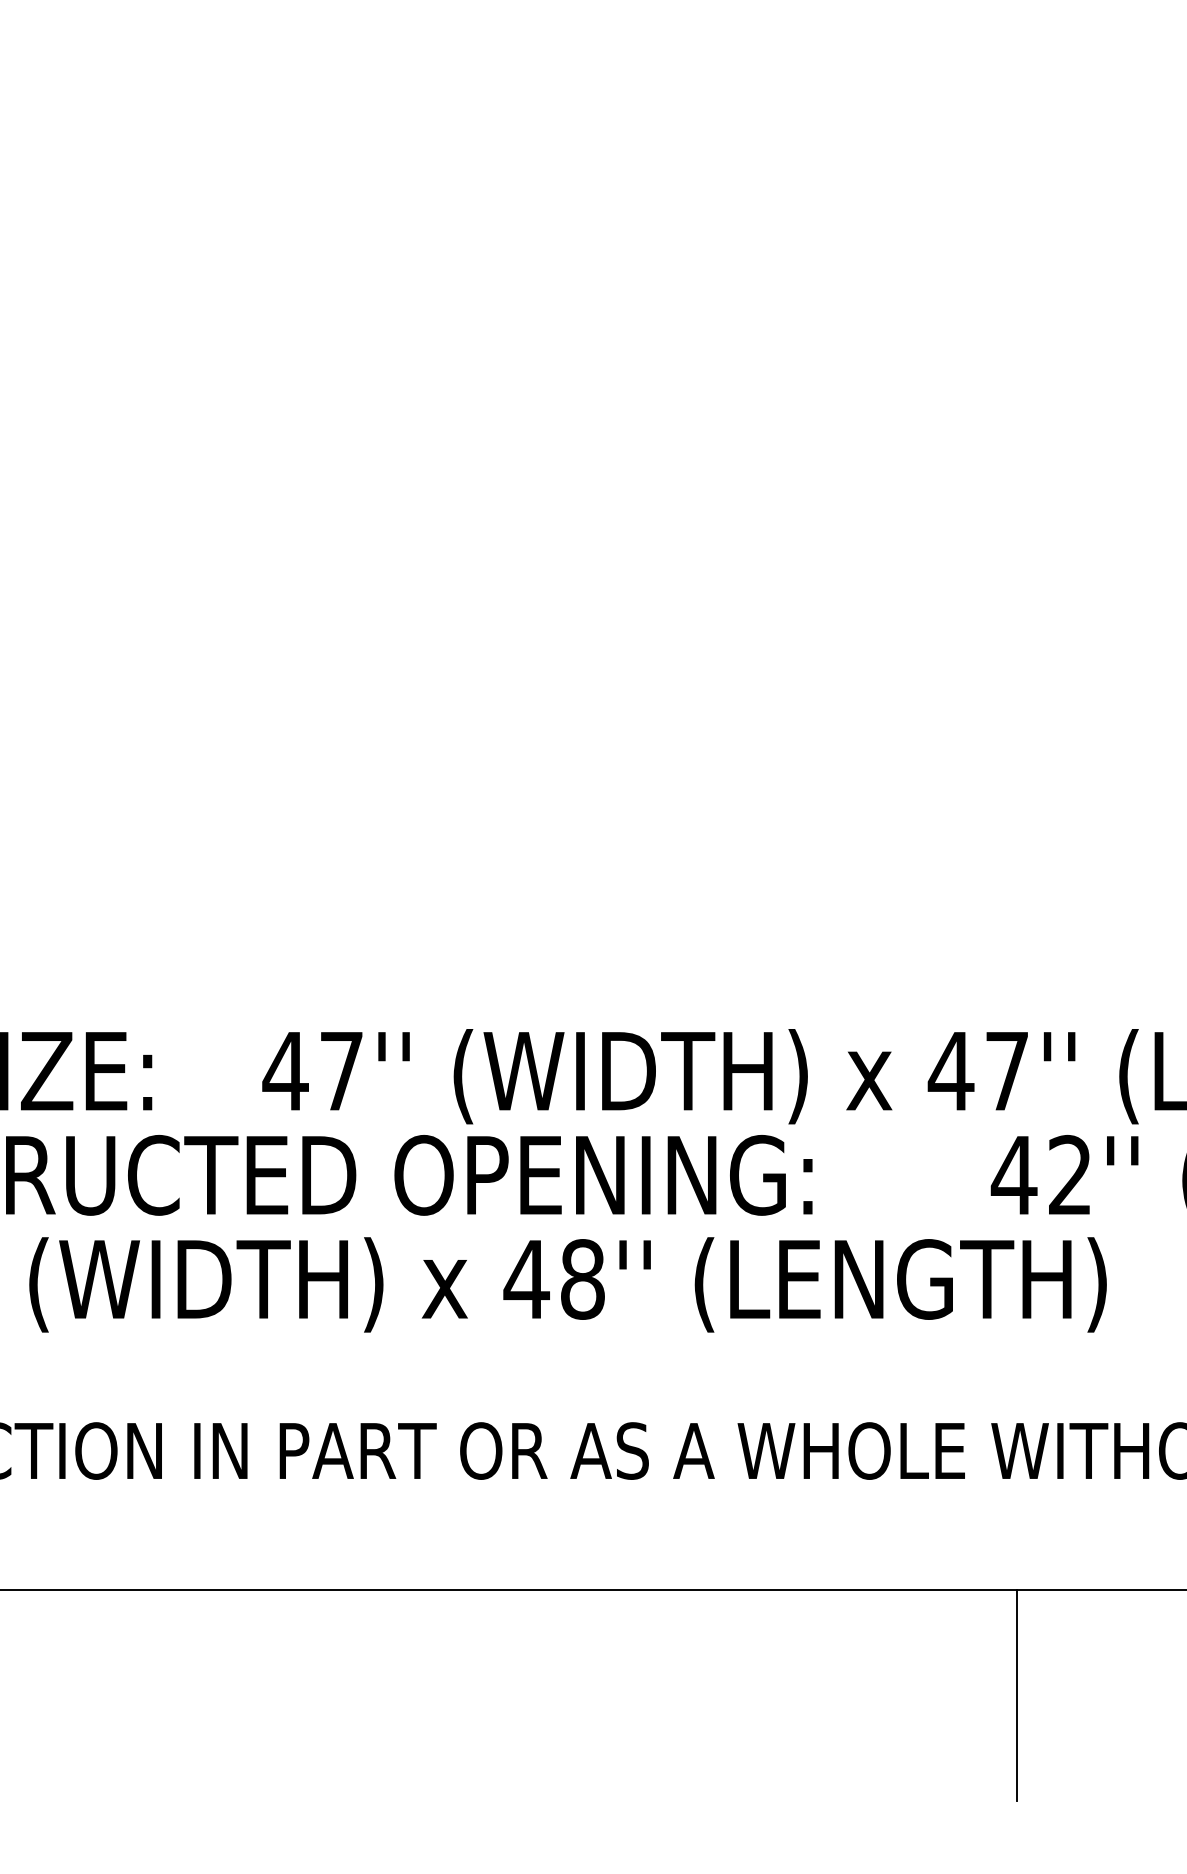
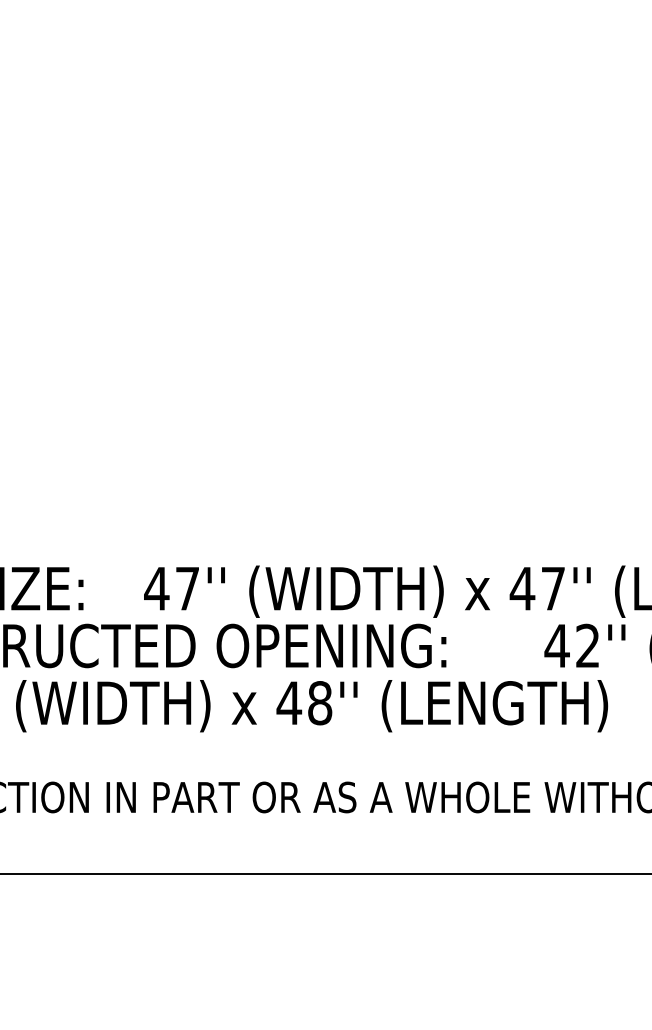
line: (1016, 1694) -> (558, 931), removed

